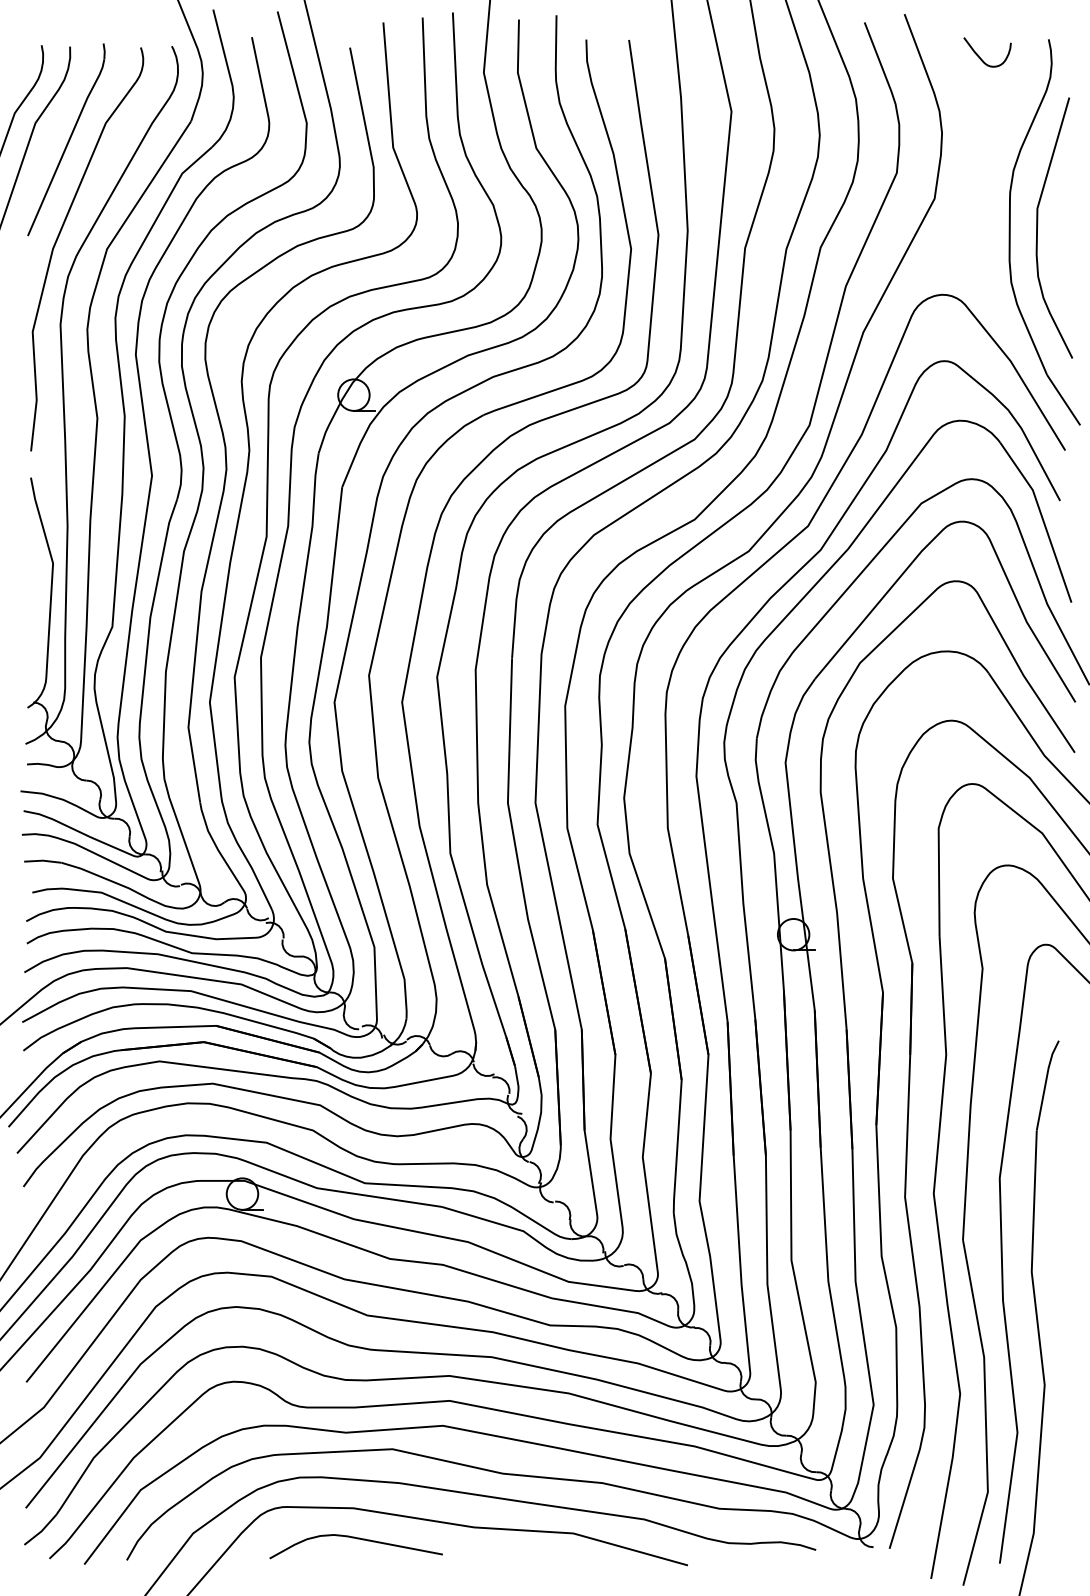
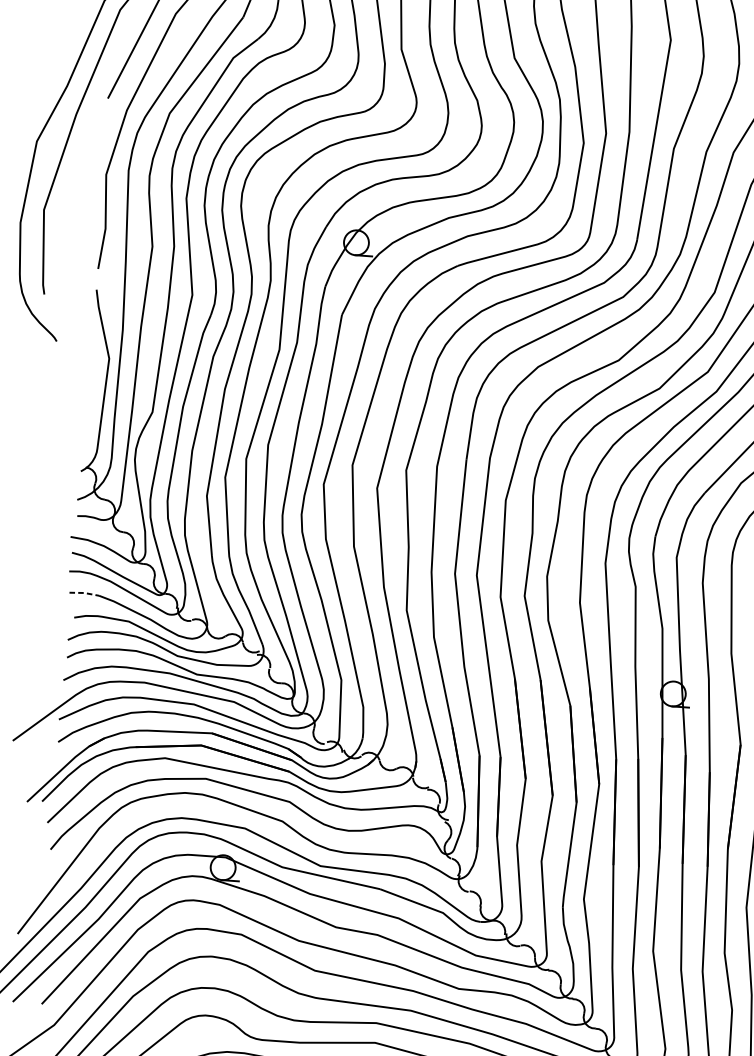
line: (42, 860) -> (84, 592), solid -> dashed

